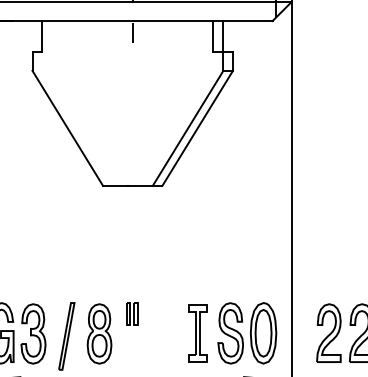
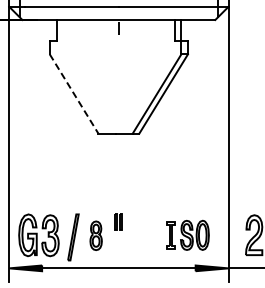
line: (68, 127) -> (74, 93), solid -> dashed
part: (100, 333) -> (96, 235), size x0.7
part: (232, 333) -> (187, 235), size x0.7

